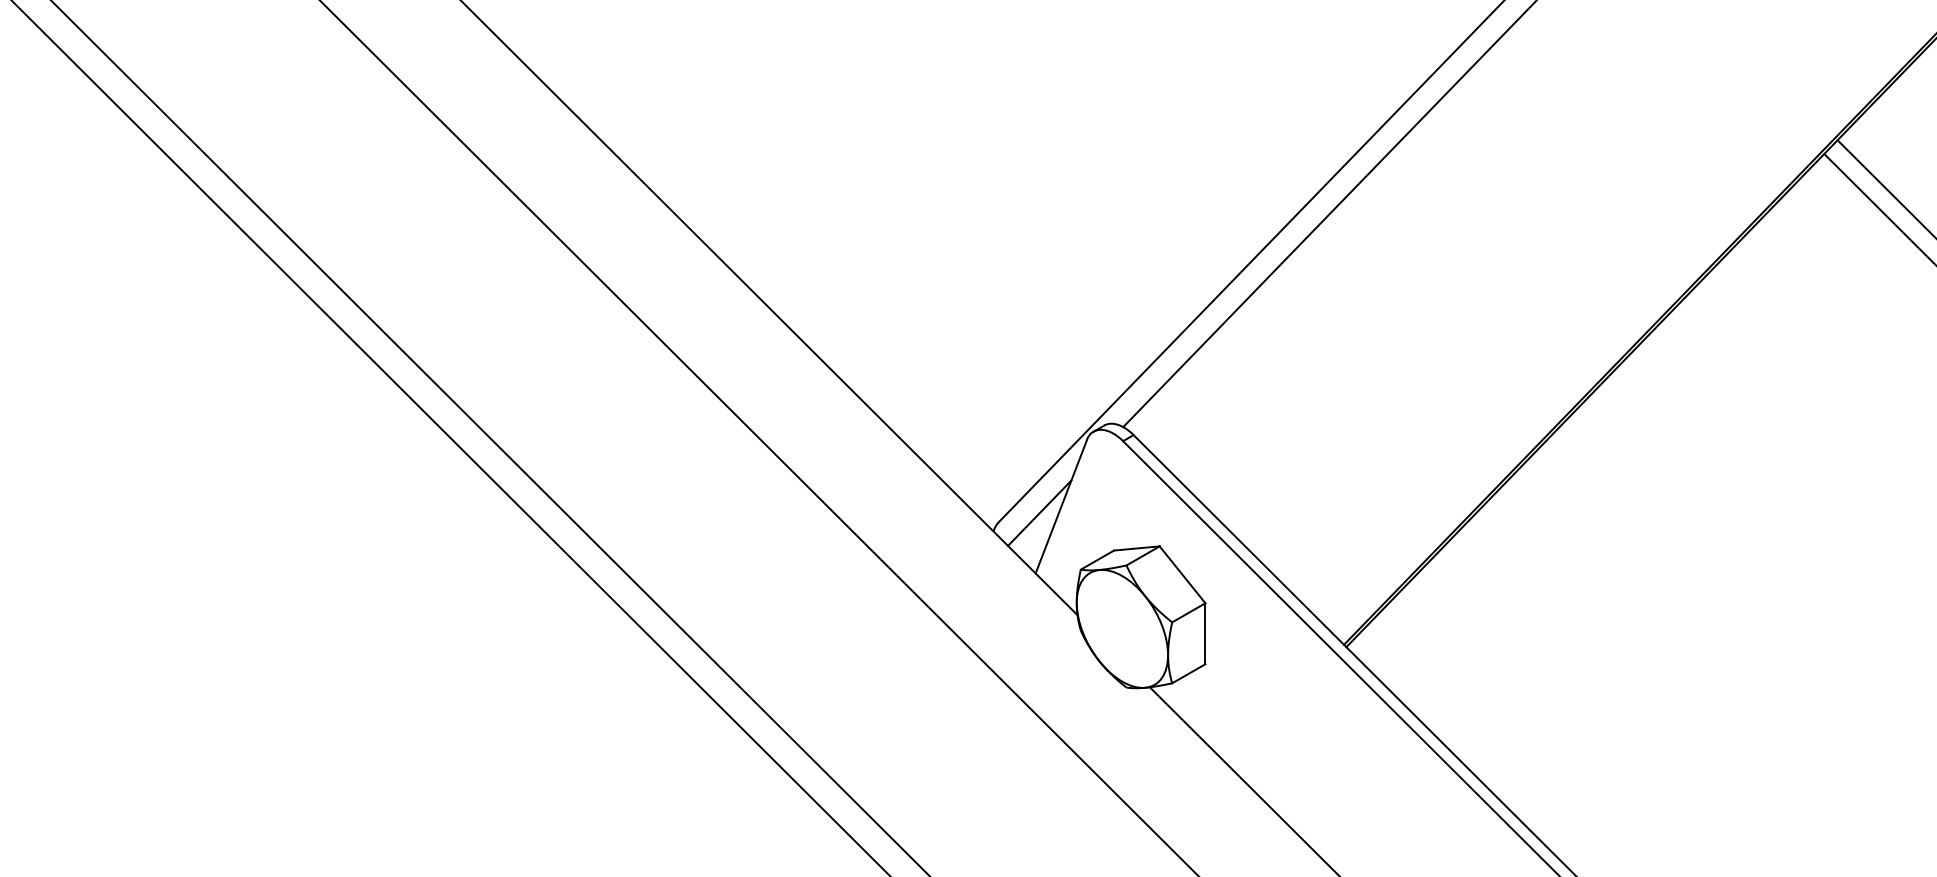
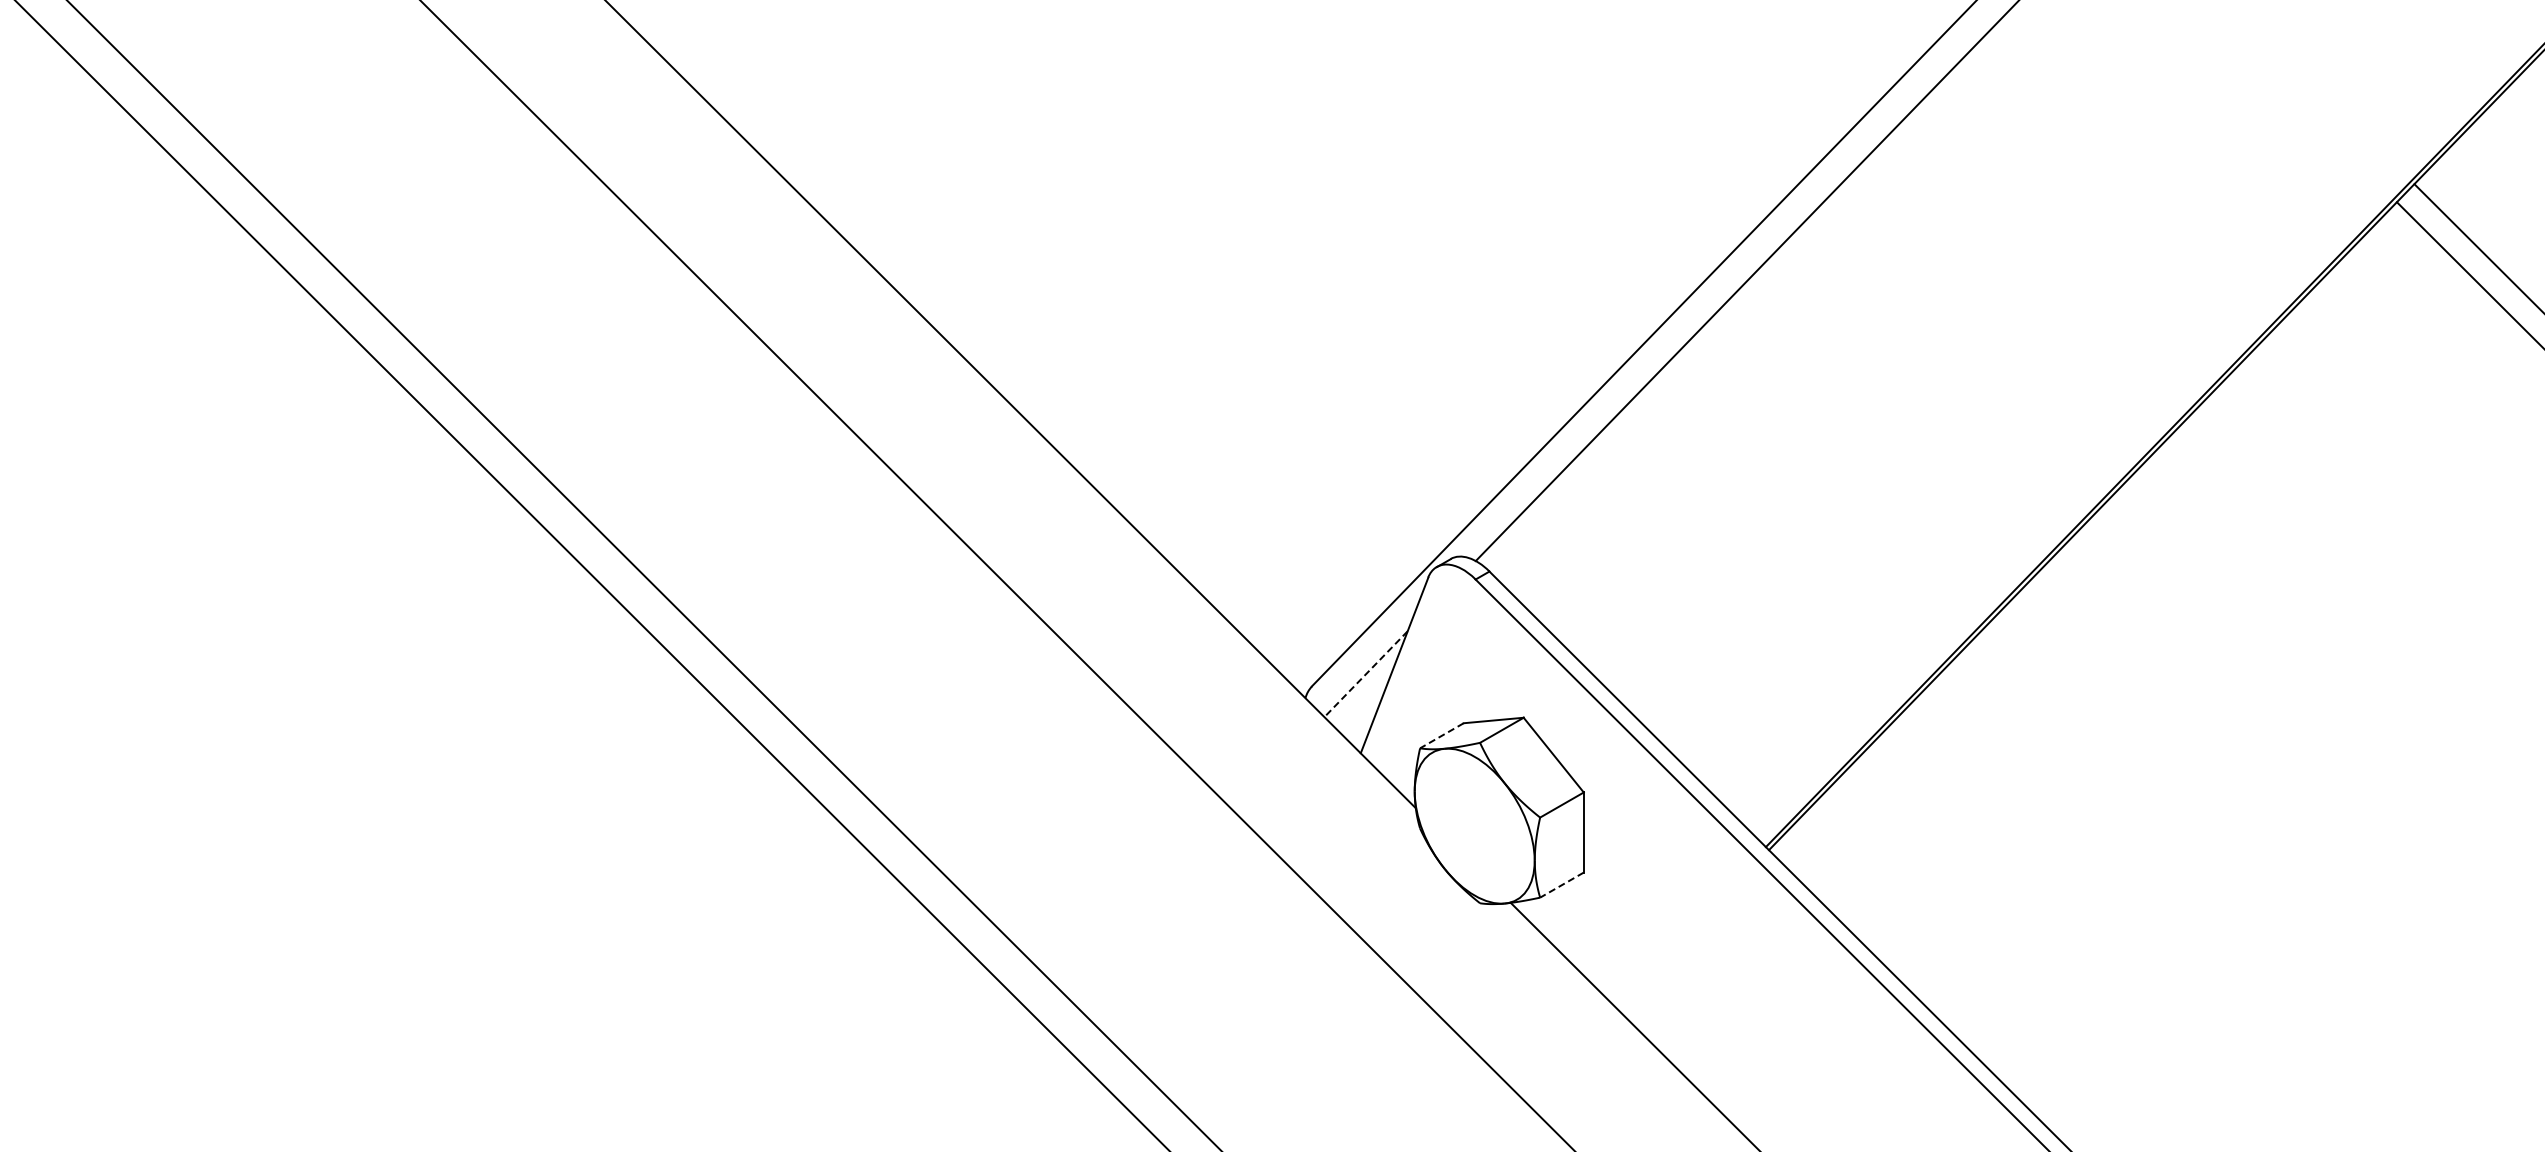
line: (1040, 513) -> (1366, 674), solid -> dashed
line: (1097, 560) -> (1441, 736), solid -> dashed
line: (1188, 674) -> (1561, 885), solid -> dashed

